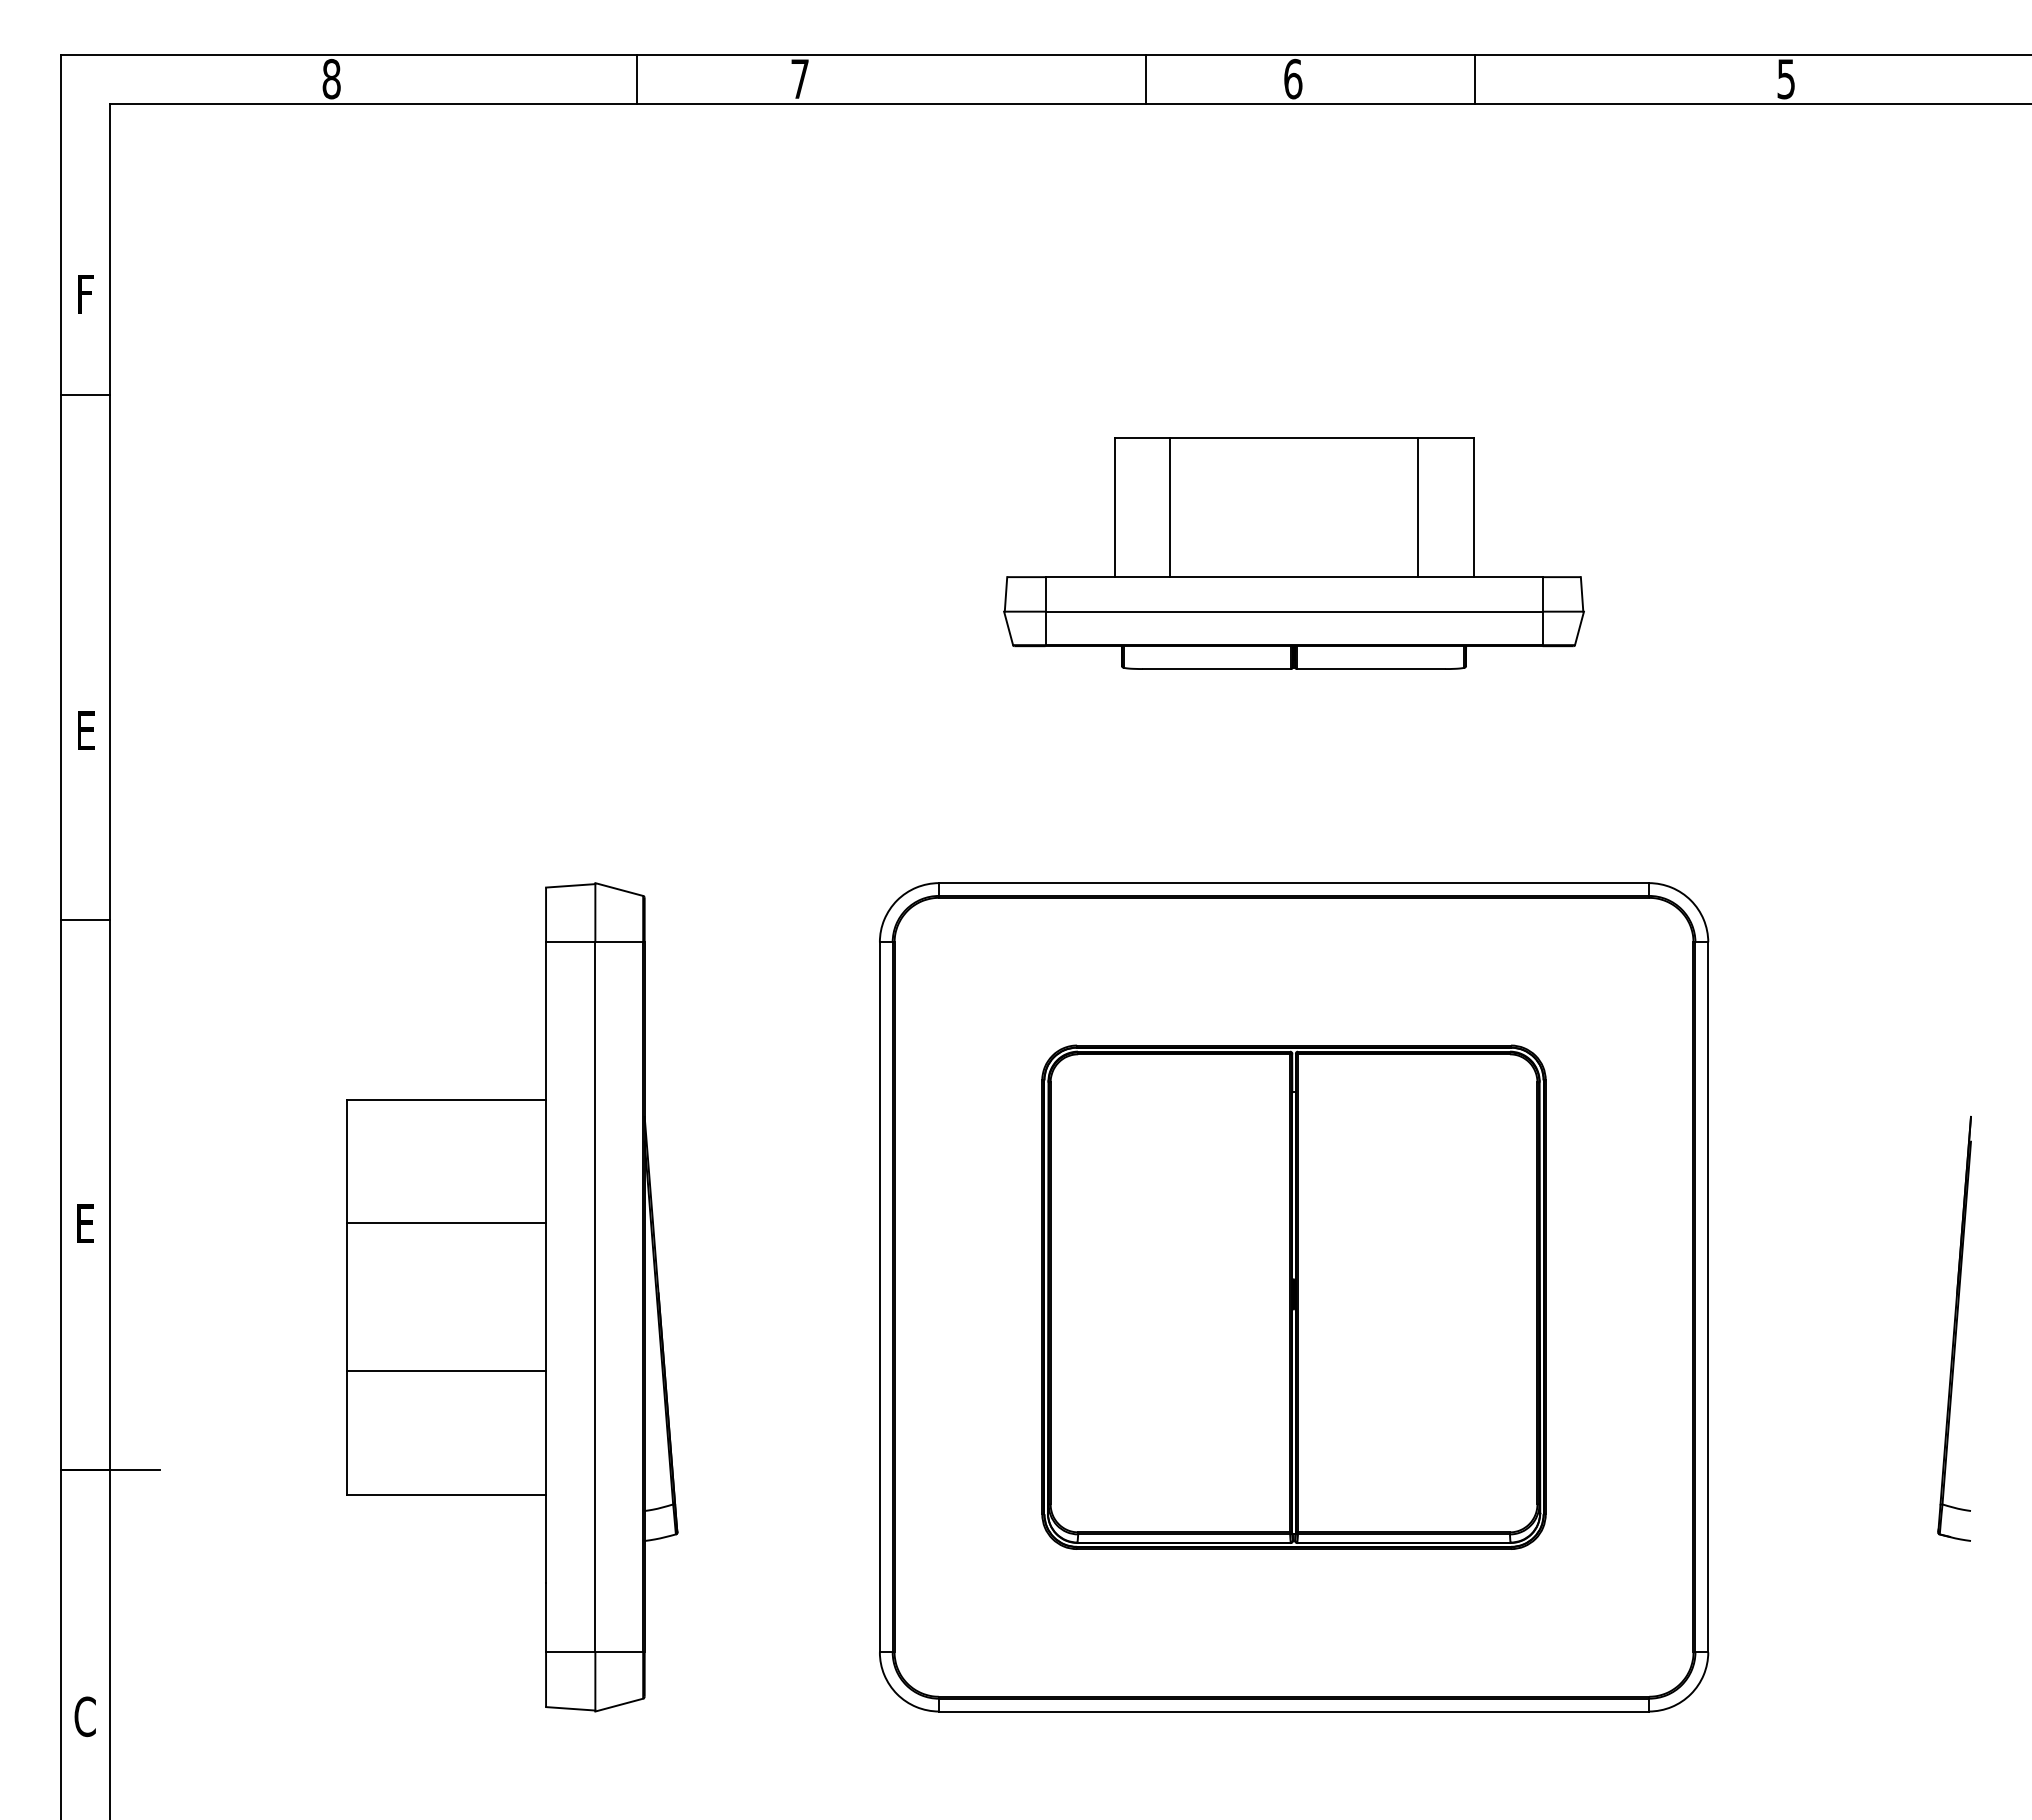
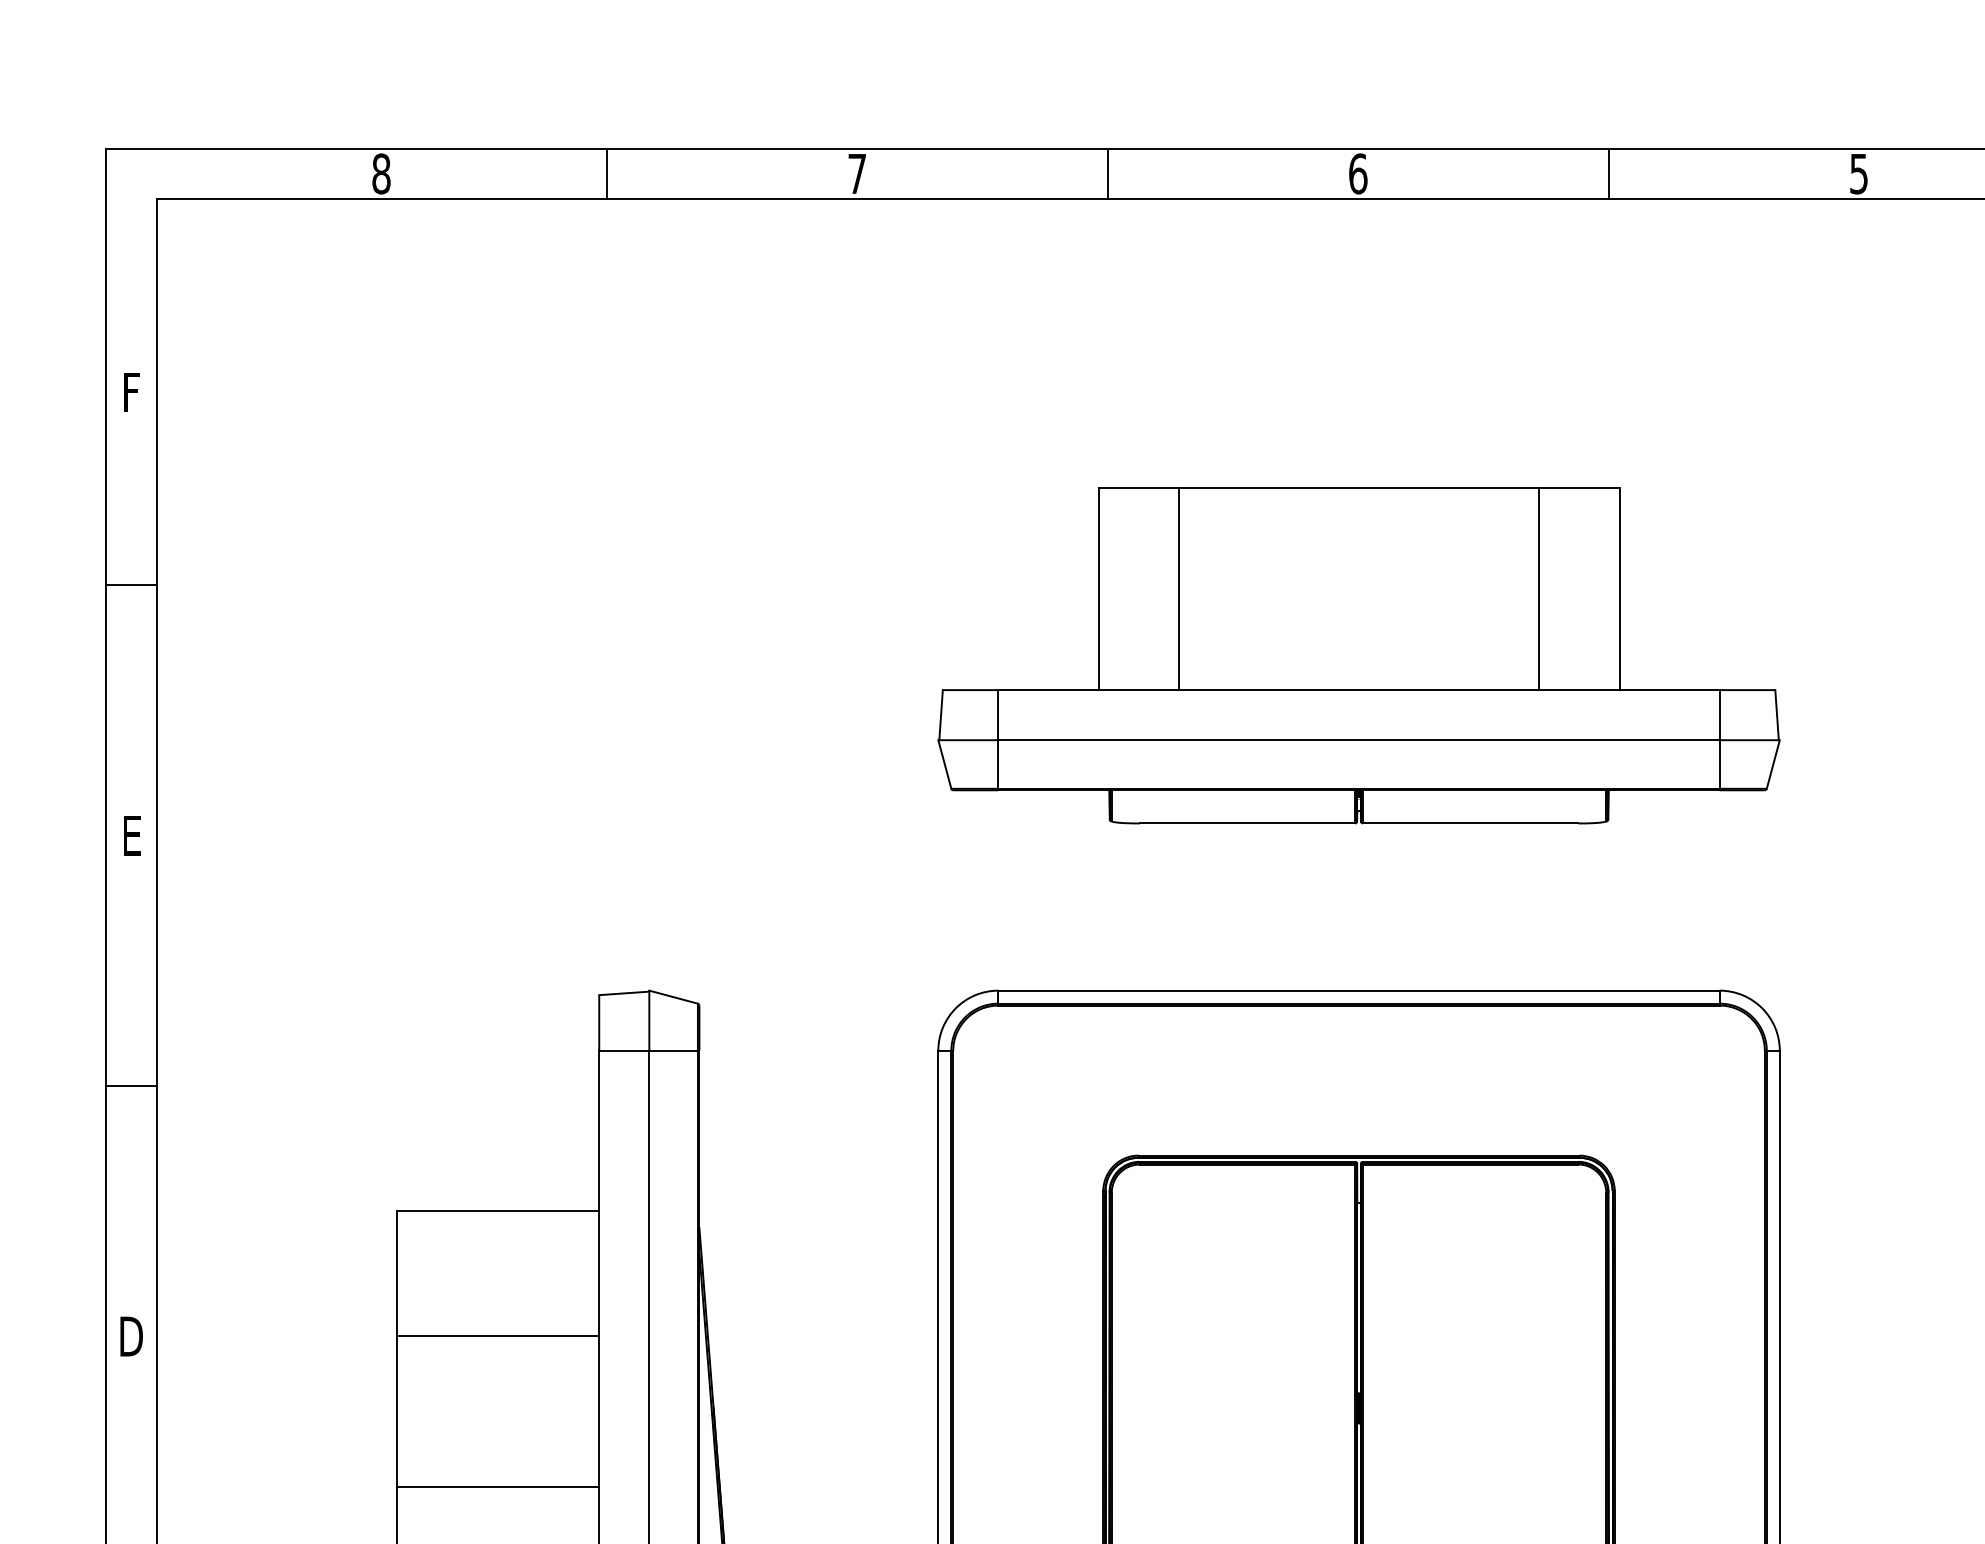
line: (637, 78) -> (607, 173), moved
line: (1146, 78) -> (1108, 173), moved
line: (1475, 78) -> (1609, 173), moved
line: (85, 394) -> (131, 584), moved
part: (1293, 553) -> (1358, 655), size x1.43
line: (85, 919) -> (131, 1085), moved
text: (85, 1223) -> (131, 1336), E -> D

